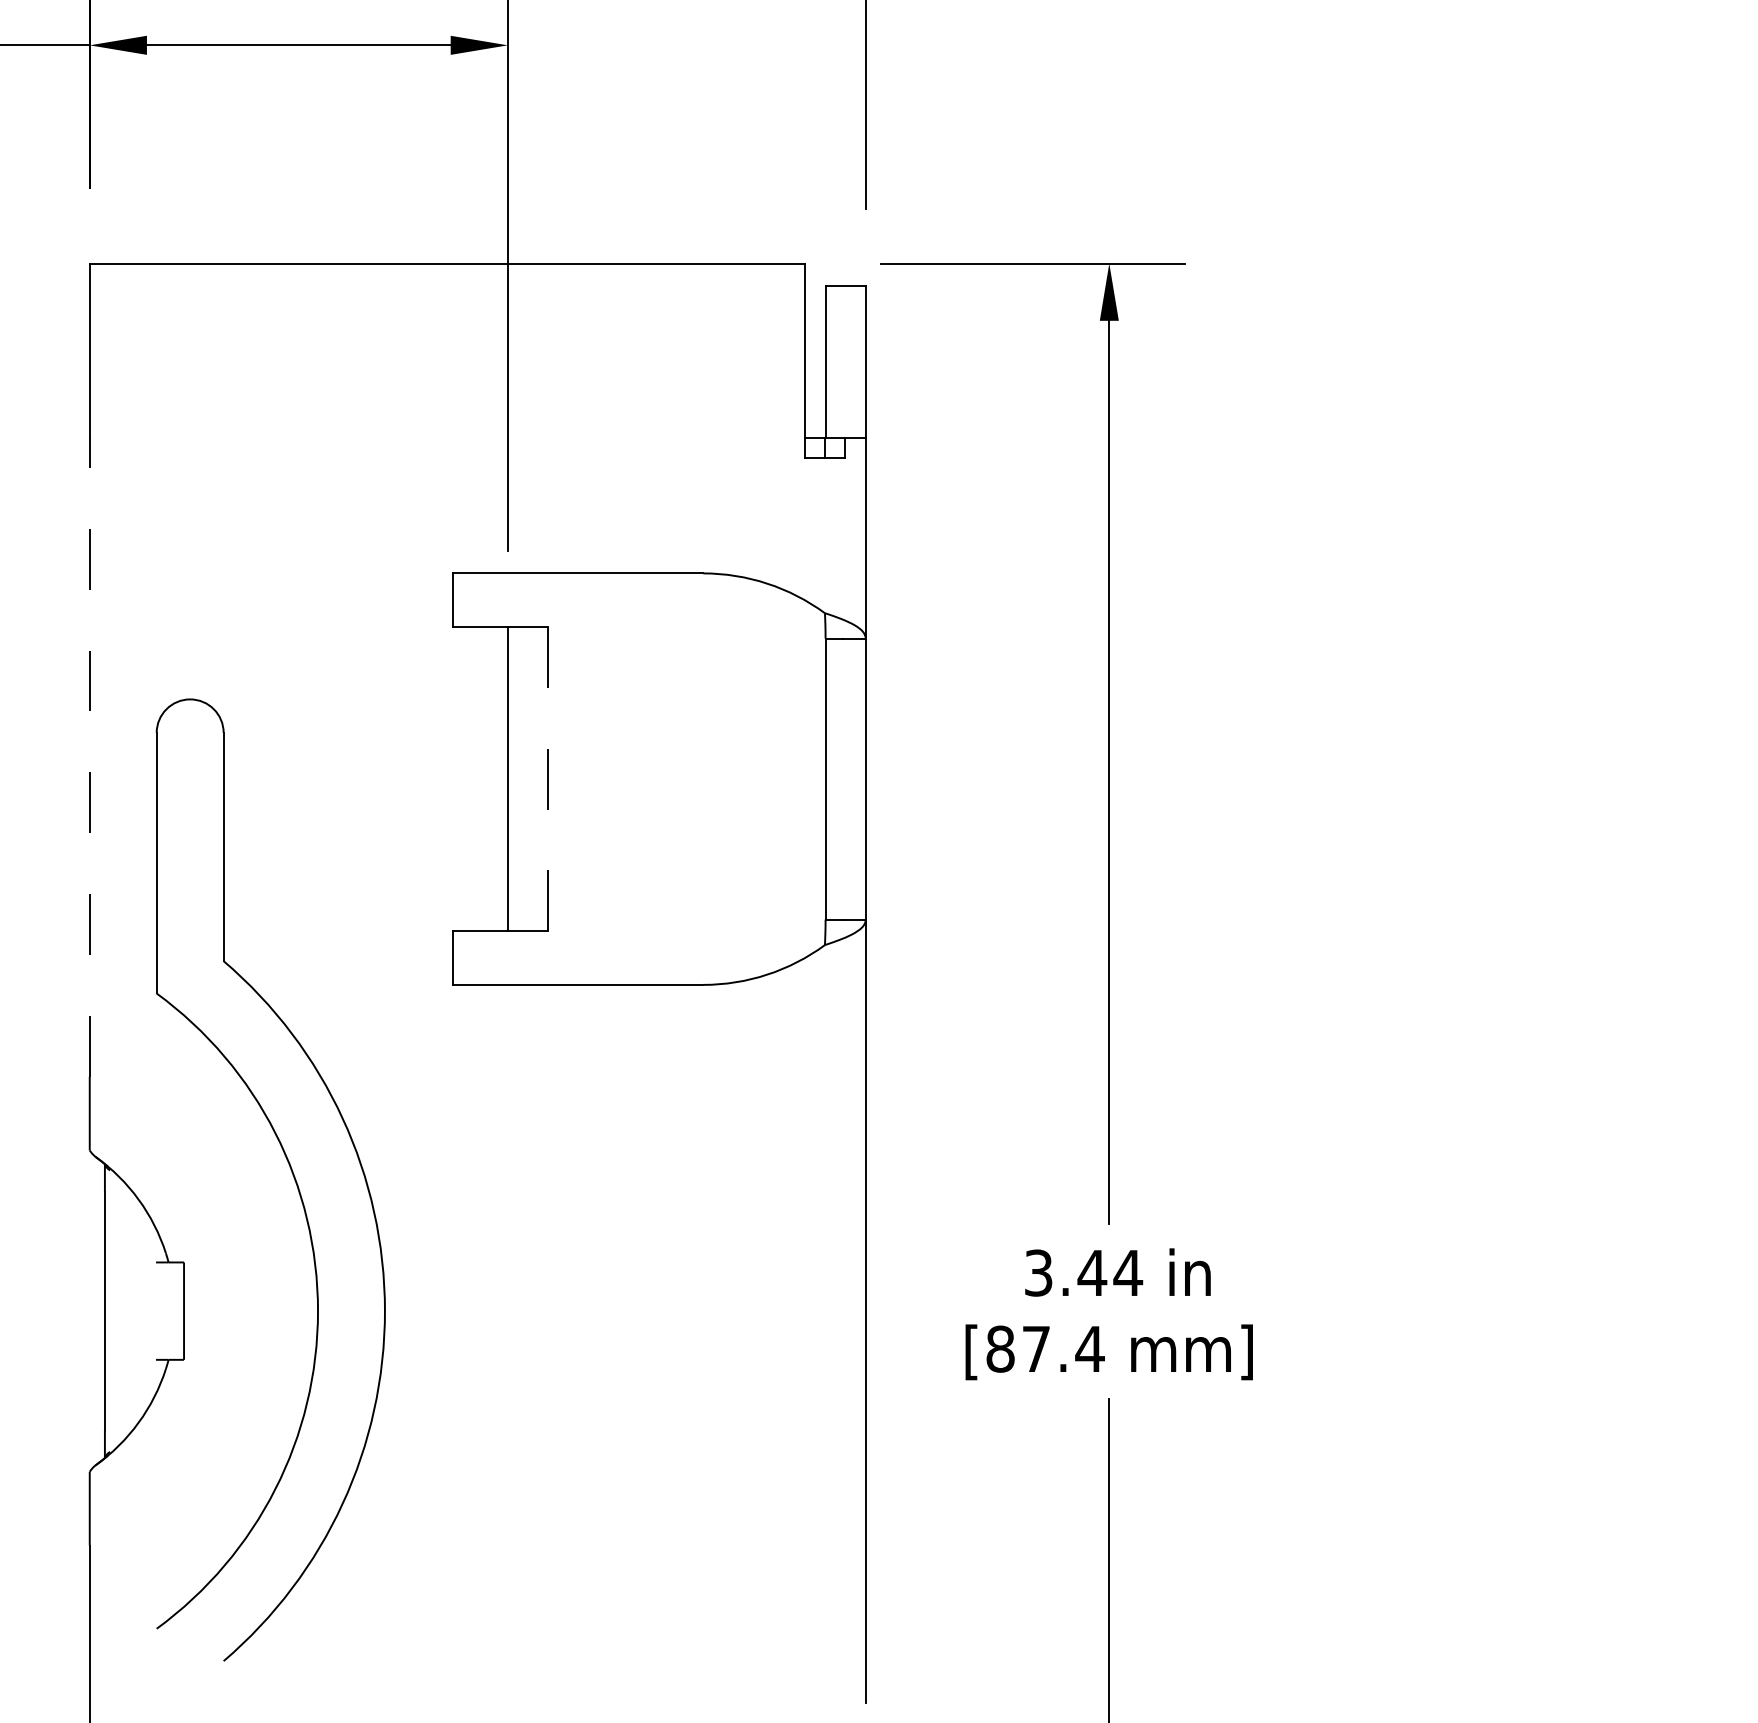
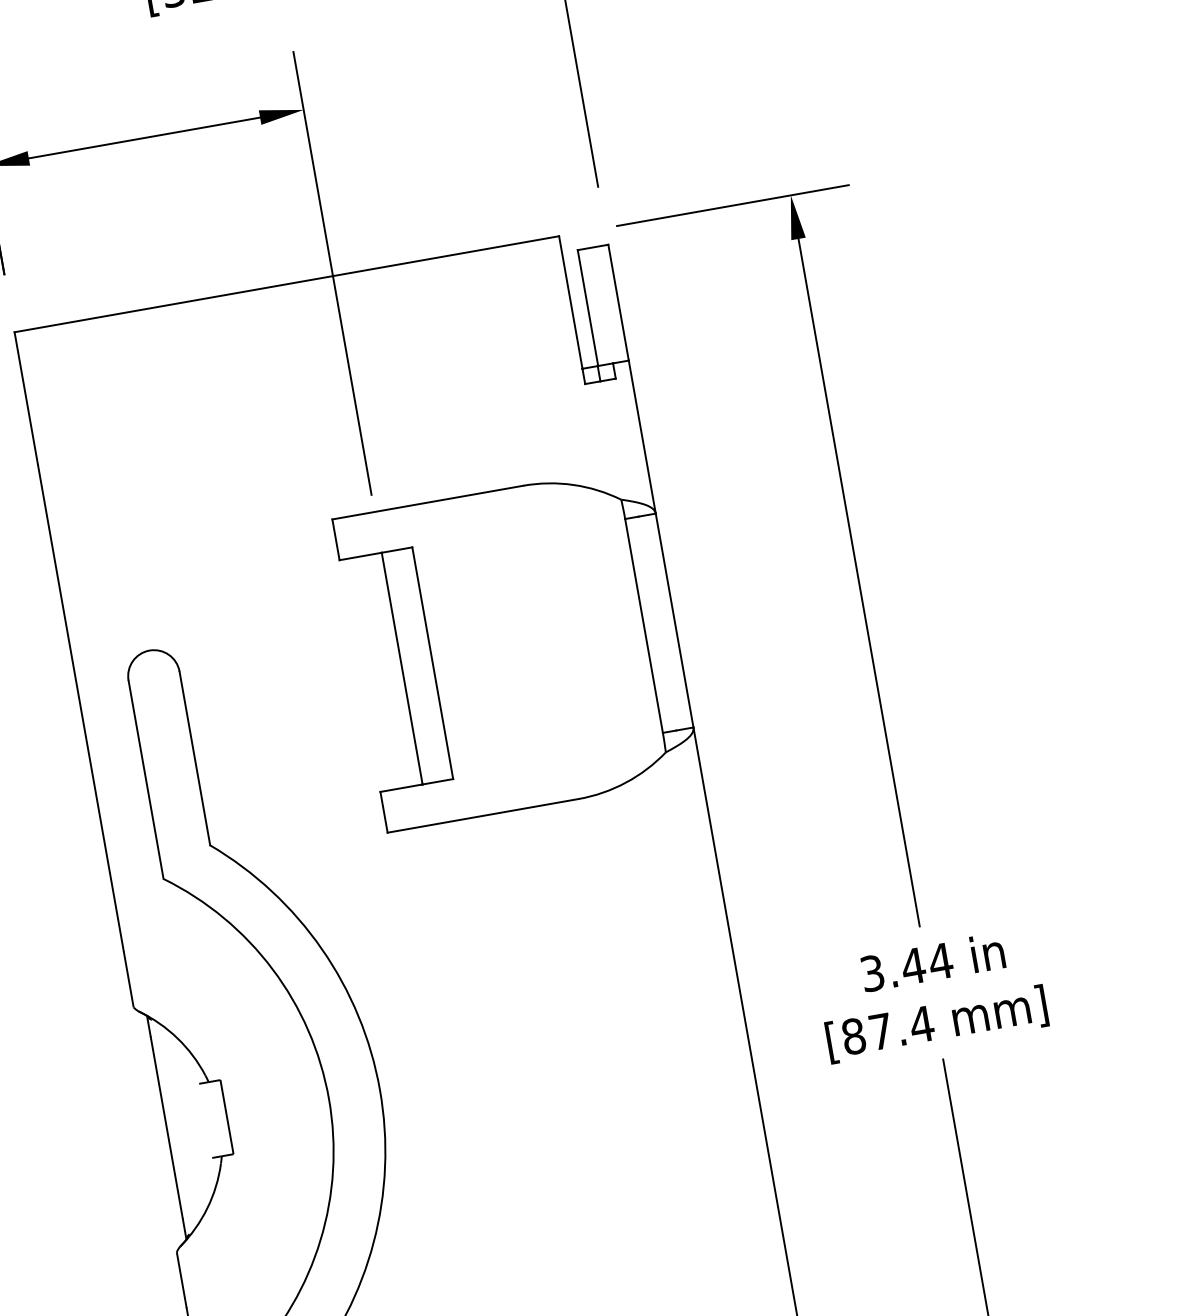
line: (89, 756) -> (80, 707), dashed -> solid
line: (548, 778) -> (432, 662), dashed -> solid

